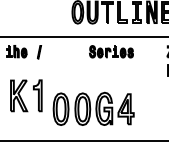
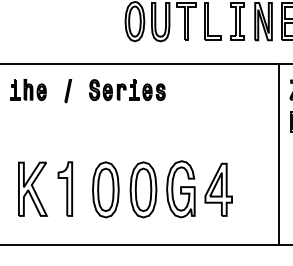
part: (111, 51) -> (127, 89), moved
line: (160, 88) -> (278, 153), added
part: (26, 95) -> (45, 188), moved

